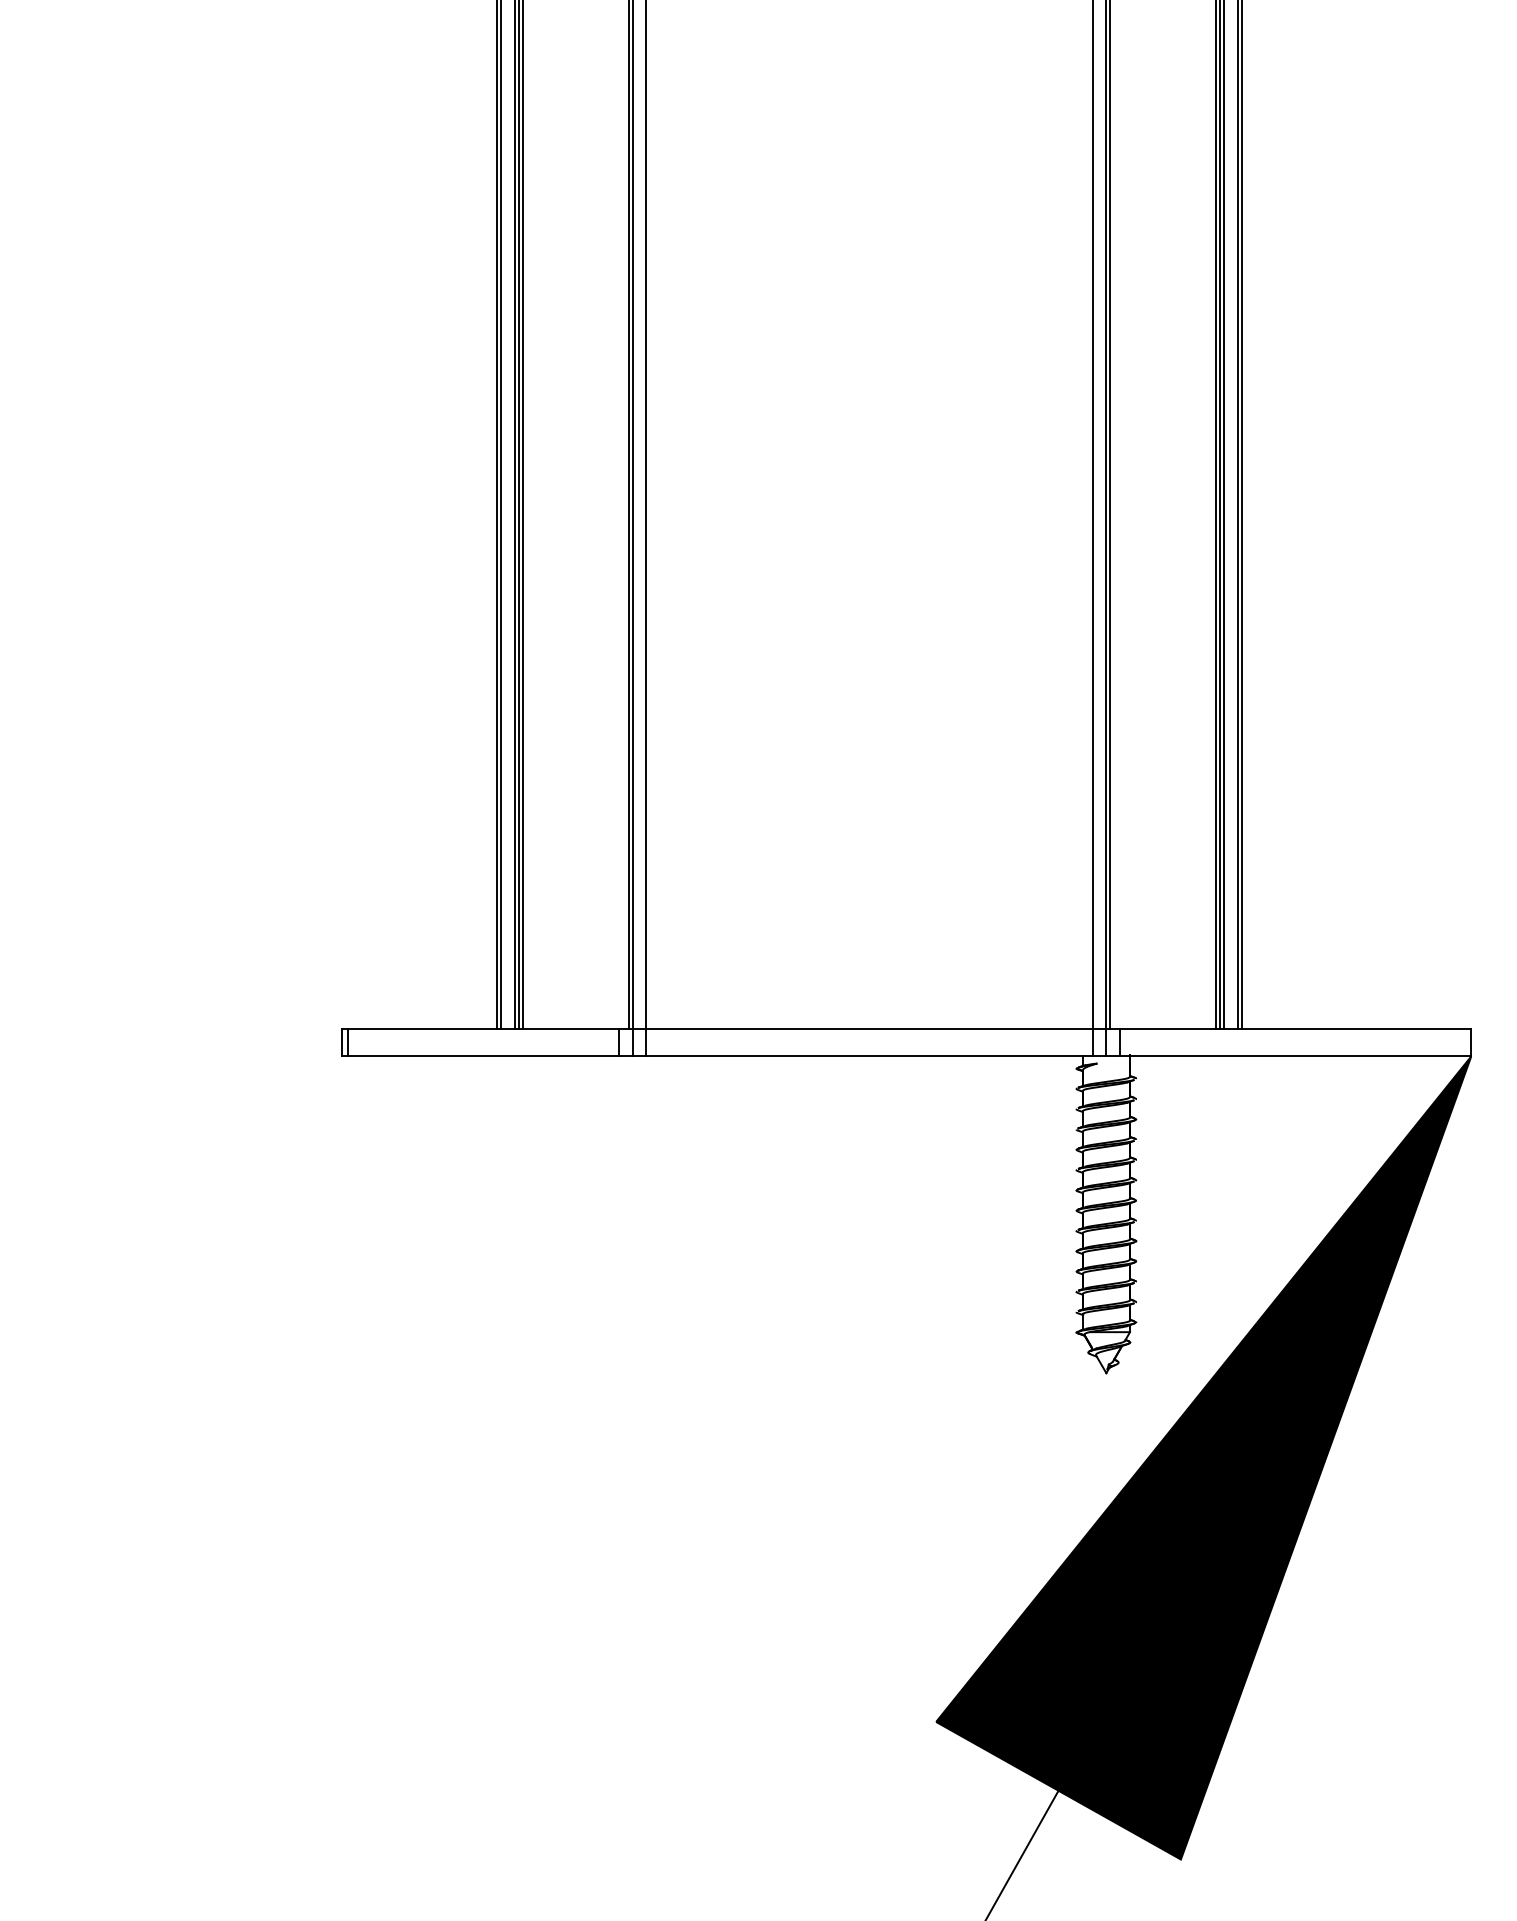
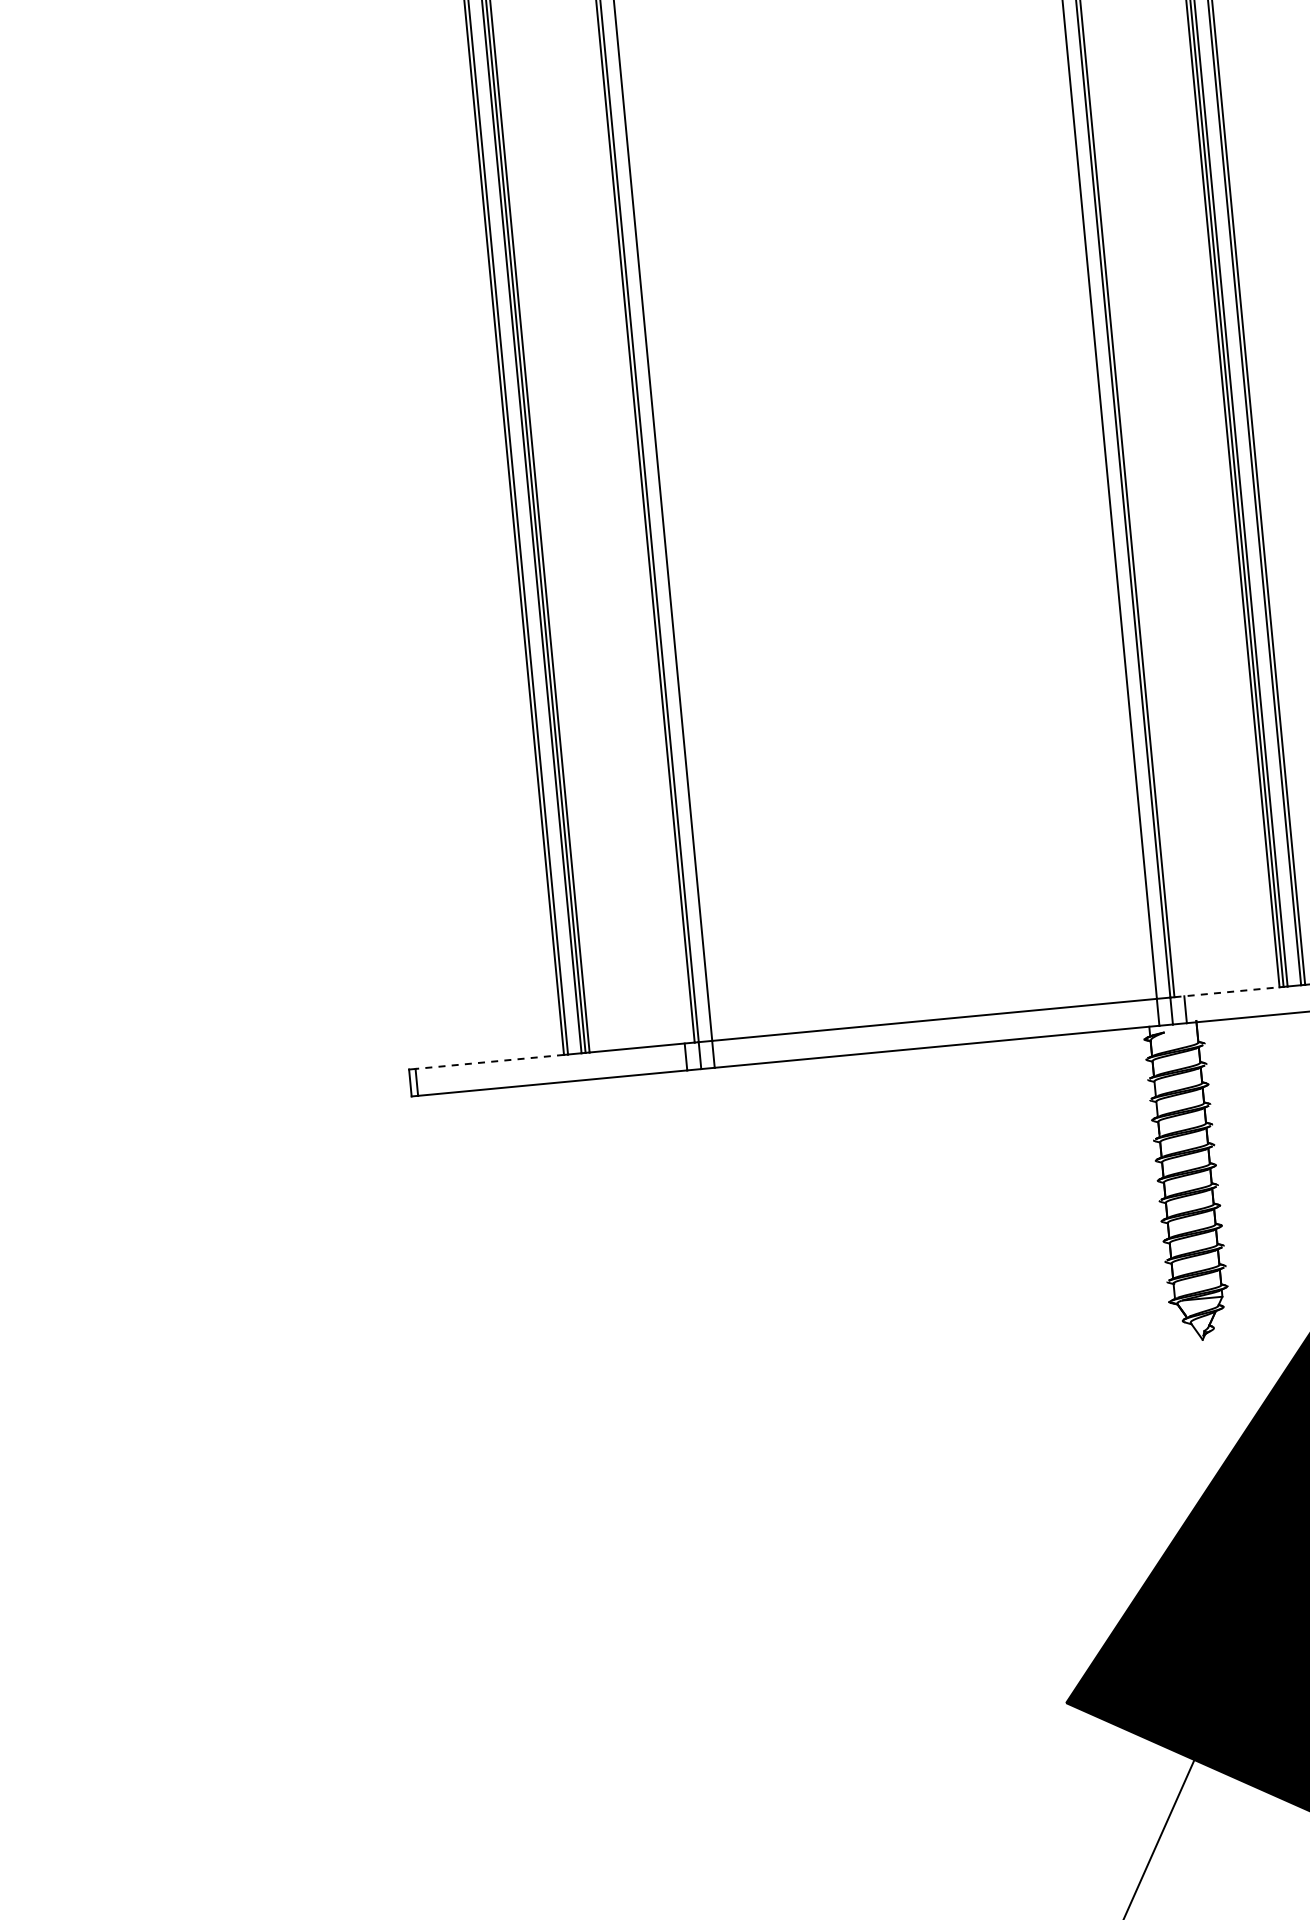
line: (422, 1029) -> (489, 1062), solid -> dashed
line: (1163, 1029) -> (1227, 992), solid -> dashed

